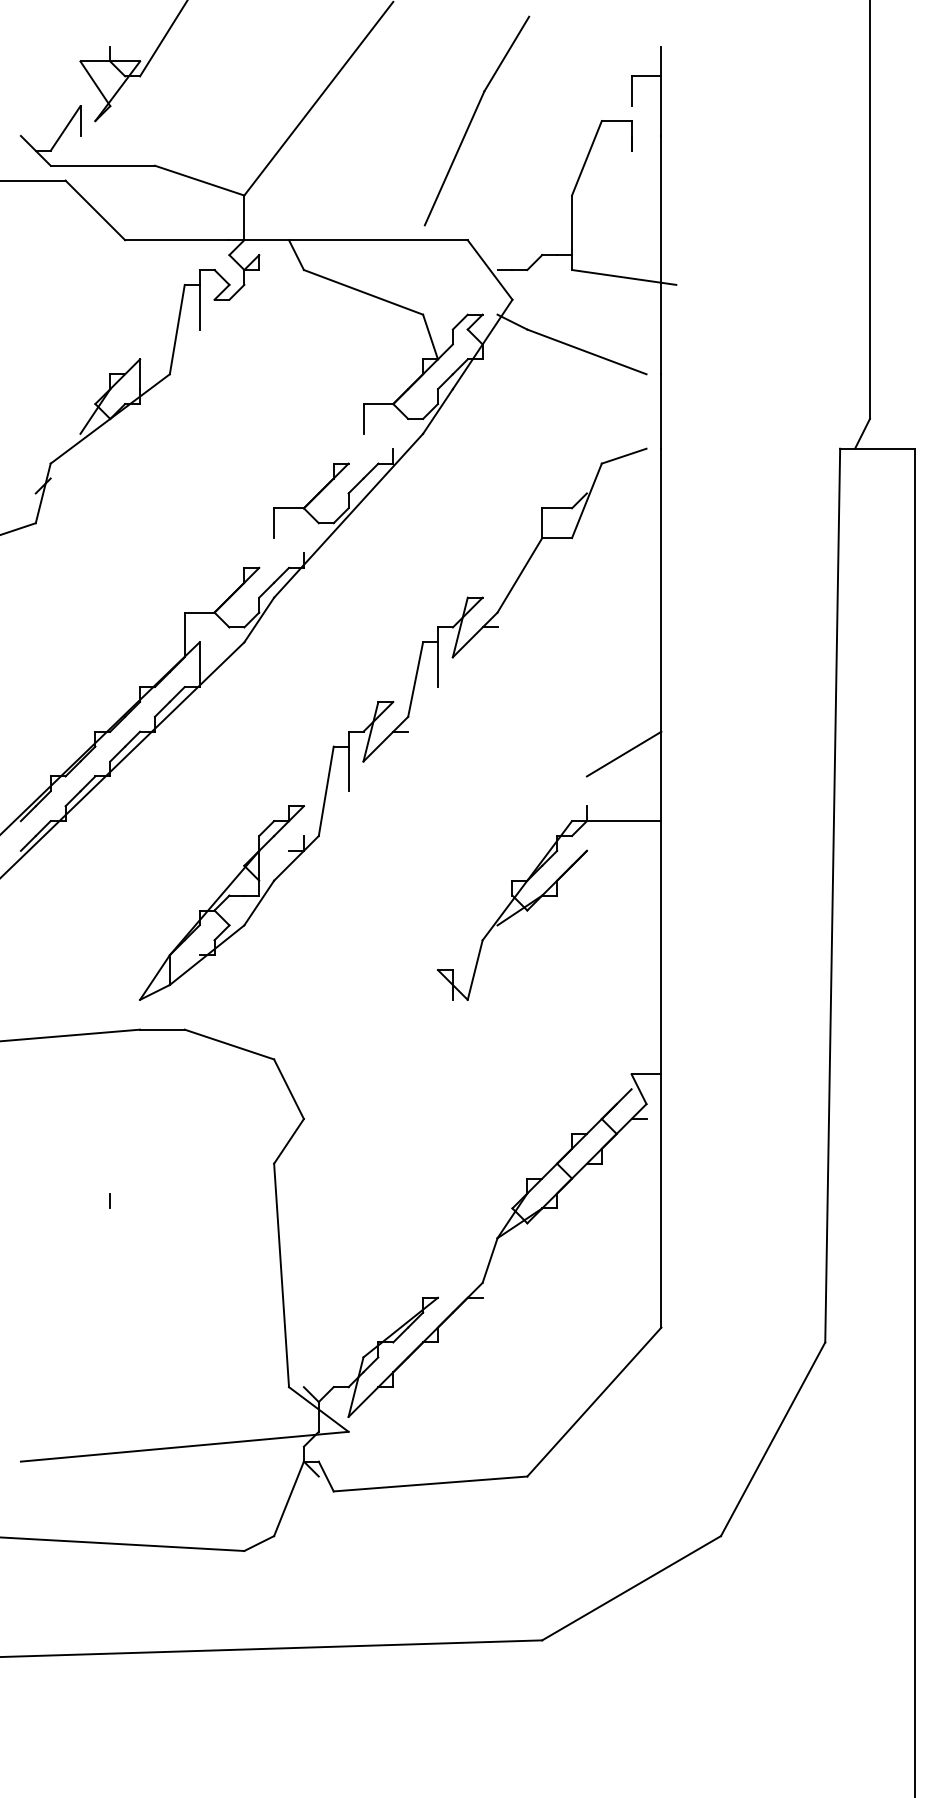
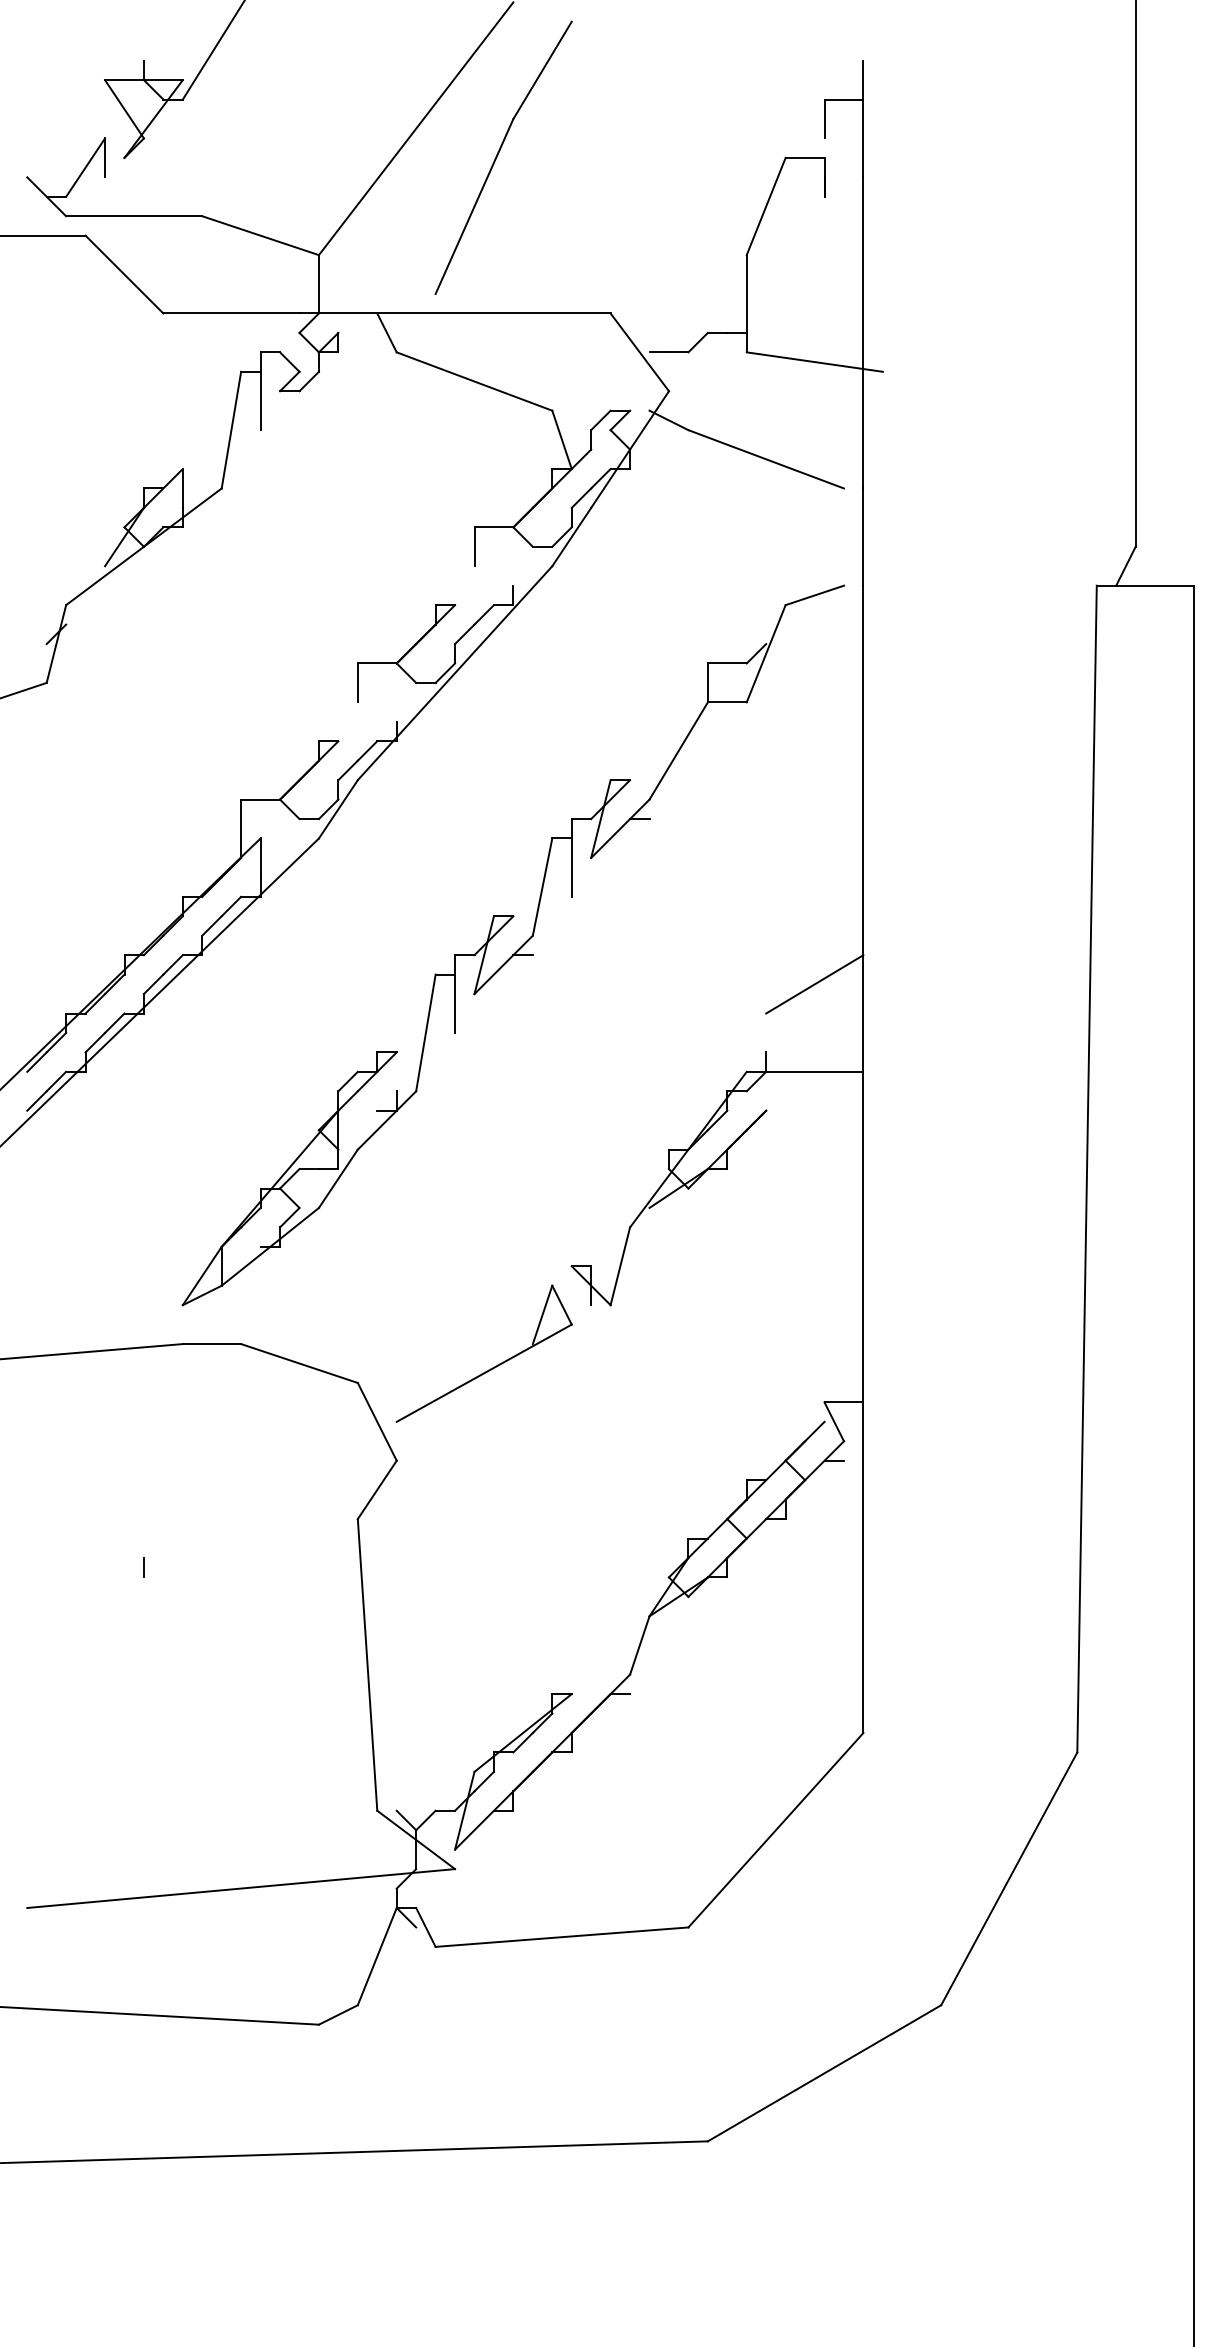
part: (476, 120) -> (503, 157), moved
part: (375, 1048) -> (490, 1368), added

